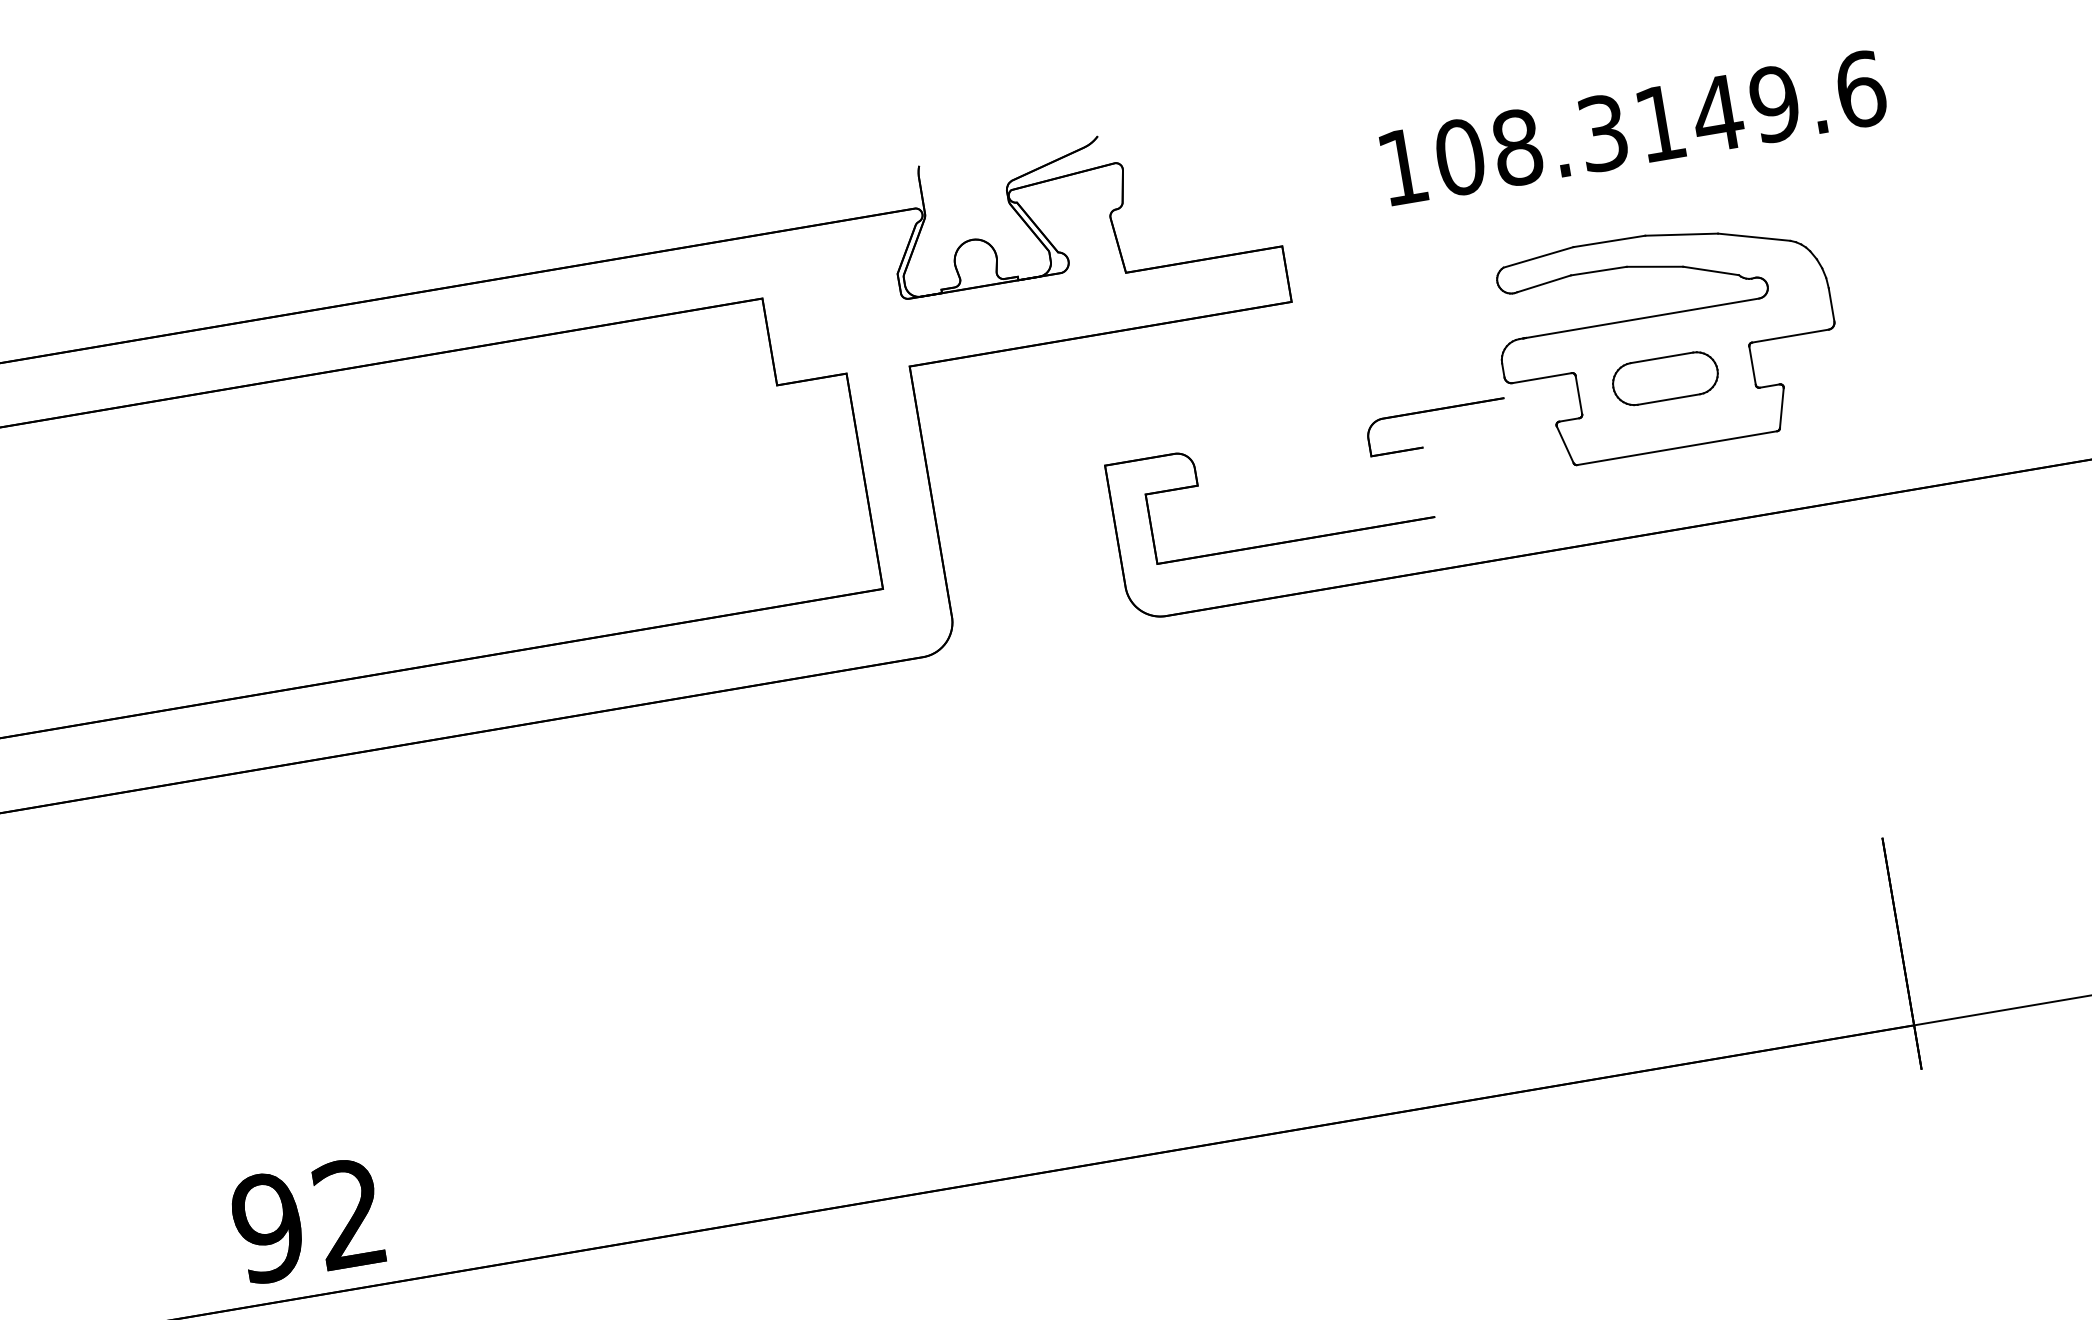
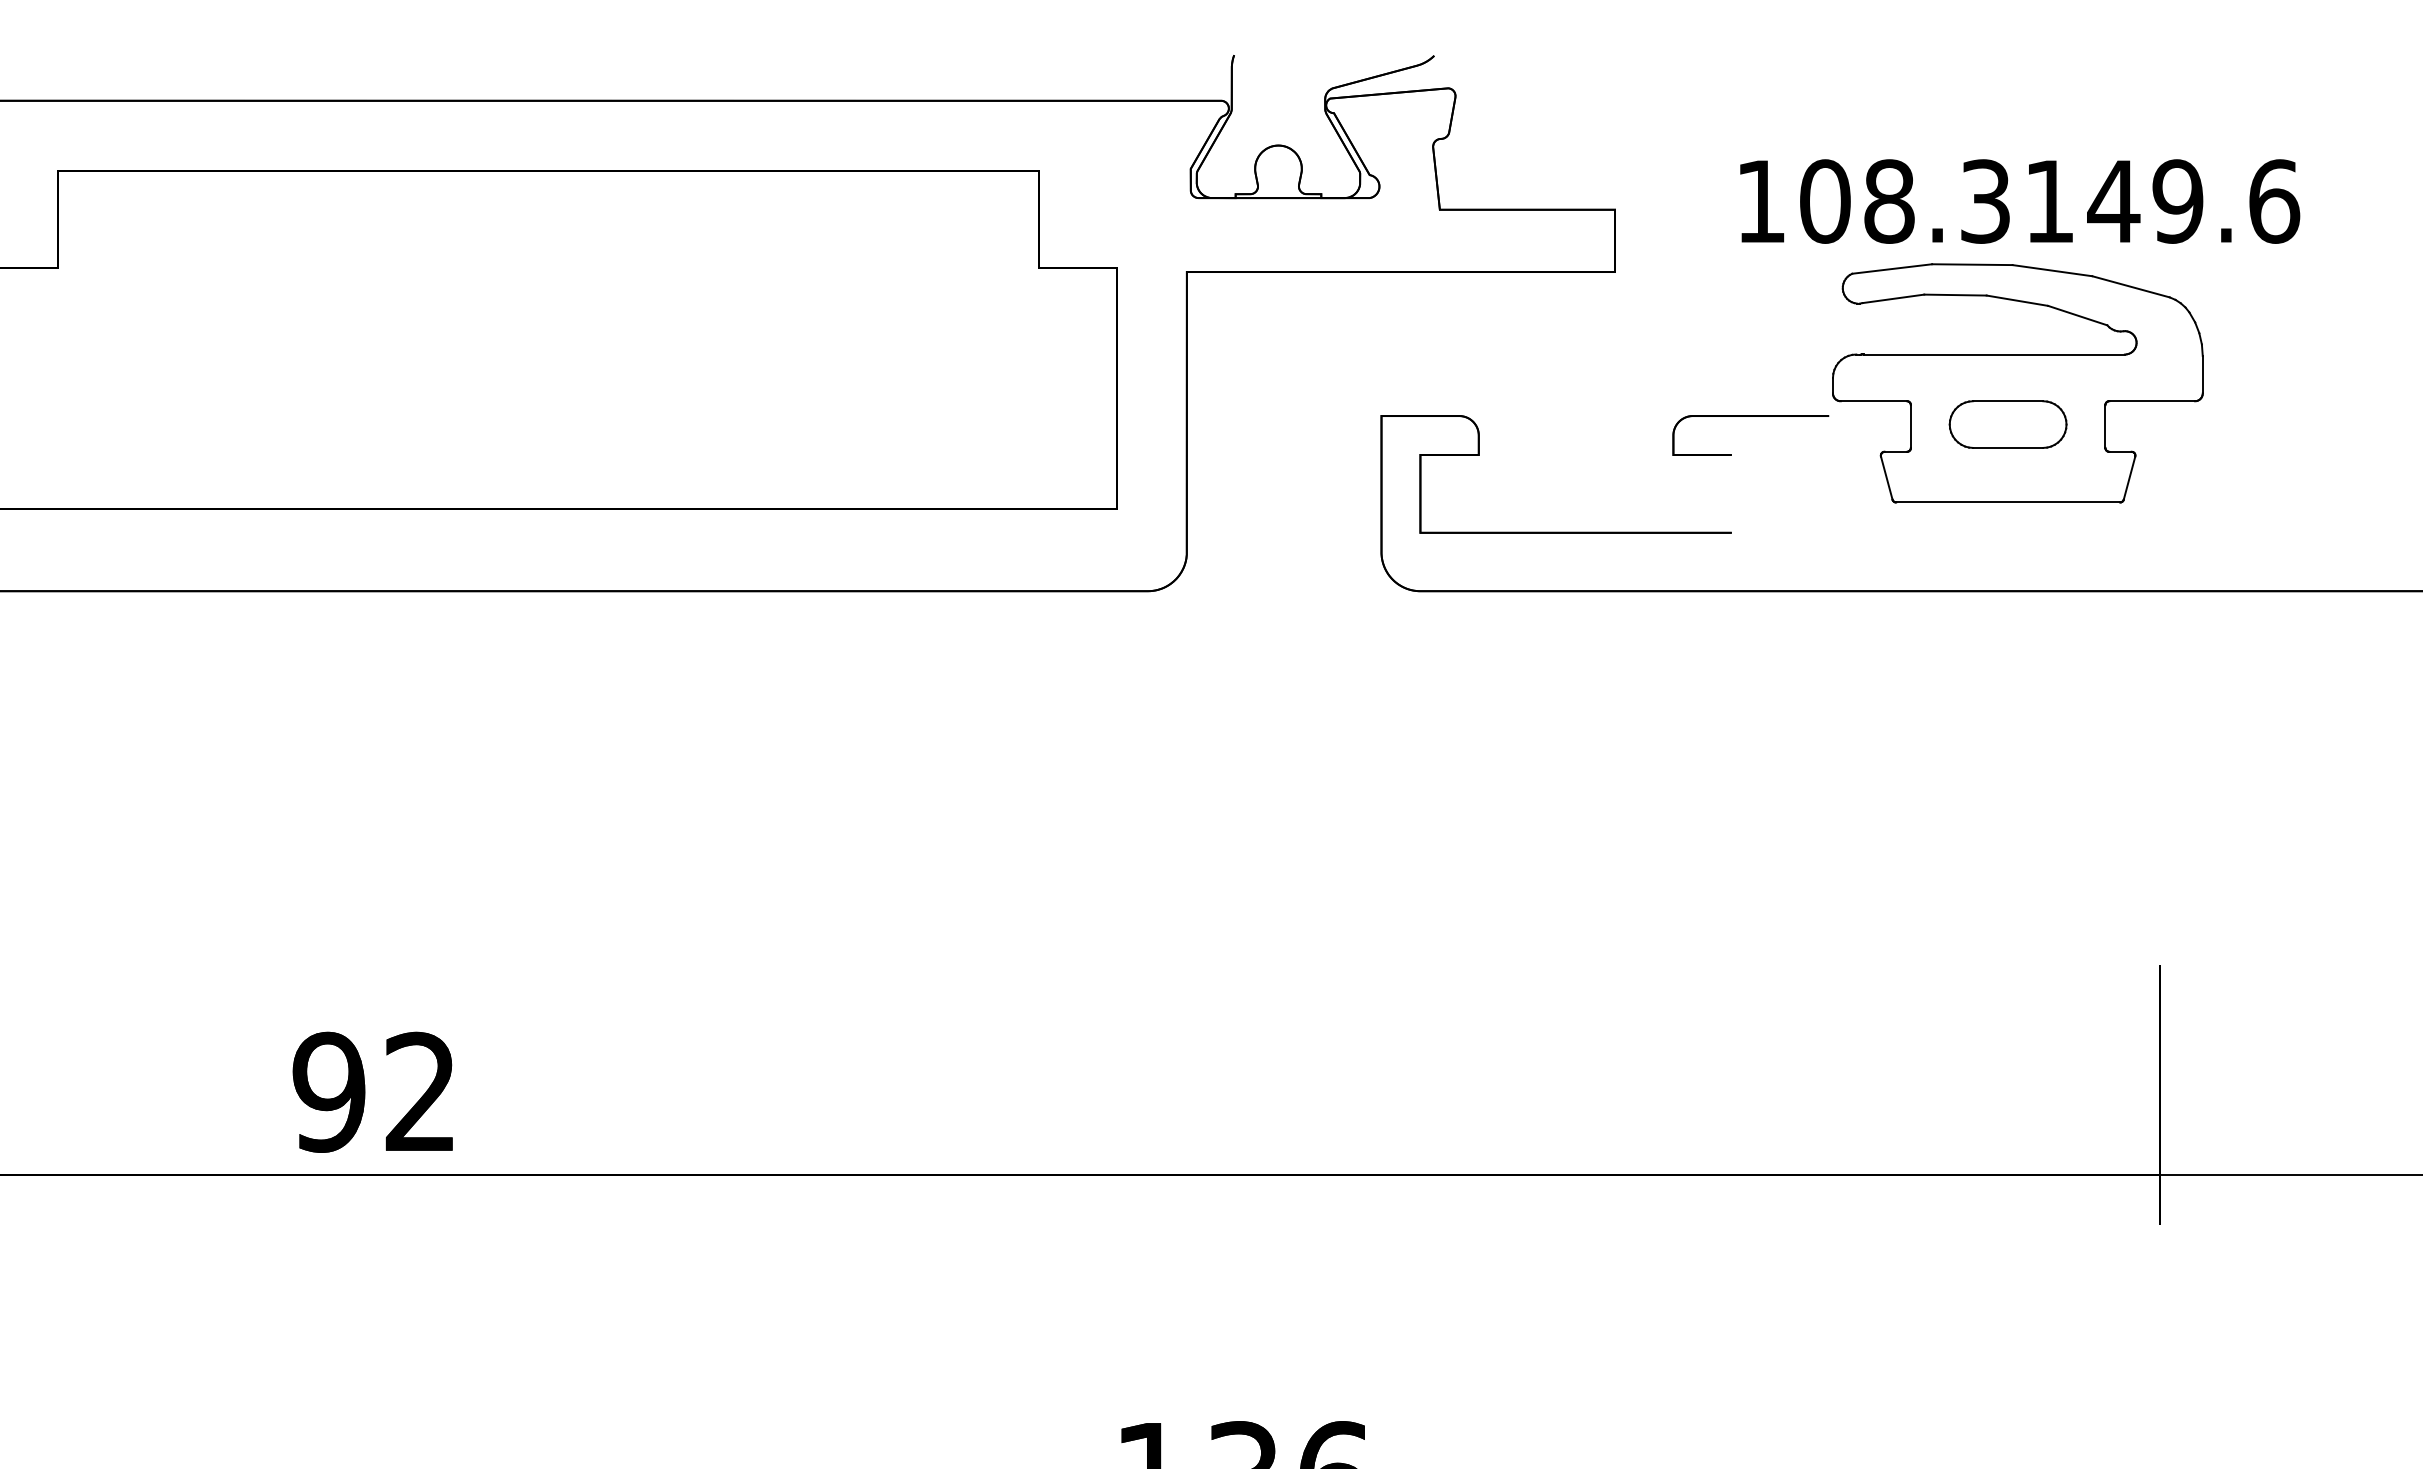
text: (1634, 127) -> (2020, 201), moved

